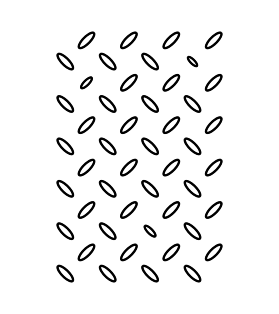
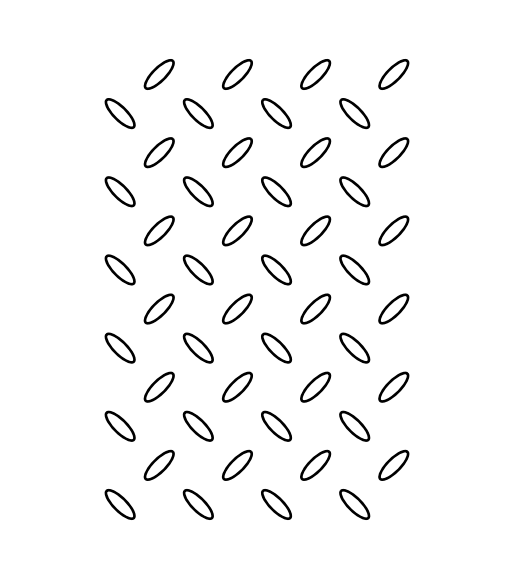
part: (192, 61) -> (354, 113), size x1.67
part: (86, 82) -> (159, 152), size x1.43
part: (149, 230) -> (275, 425), size x1.43

